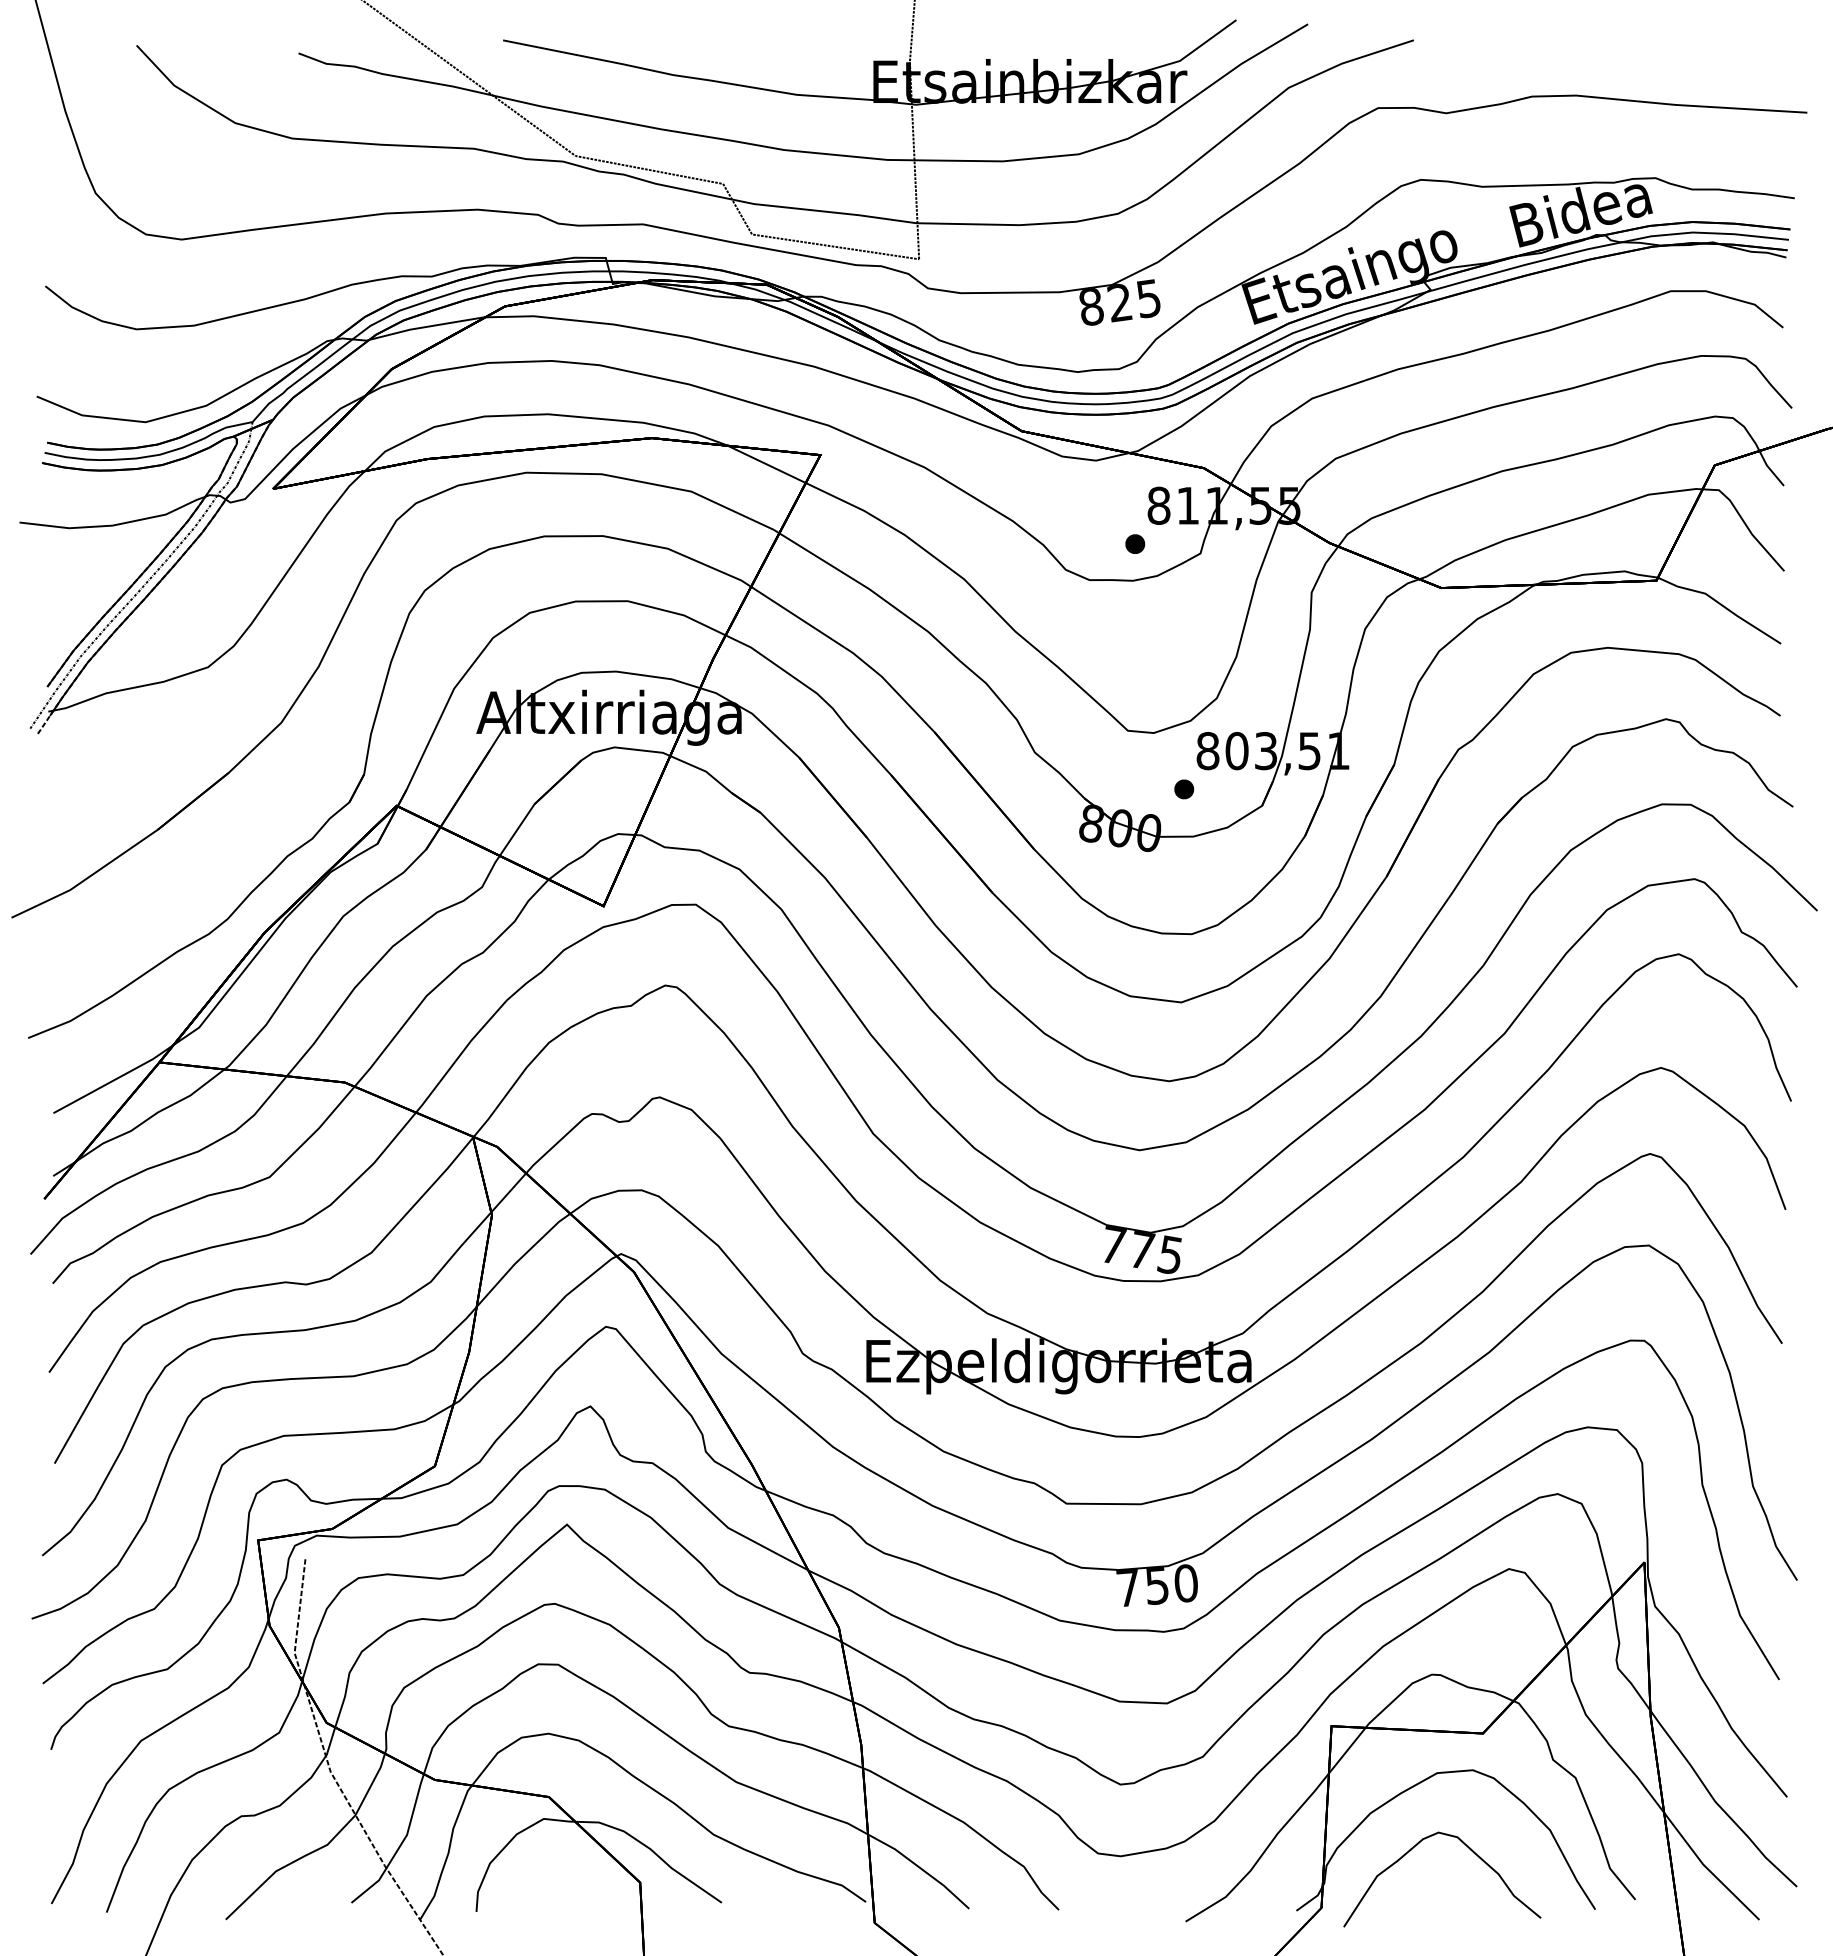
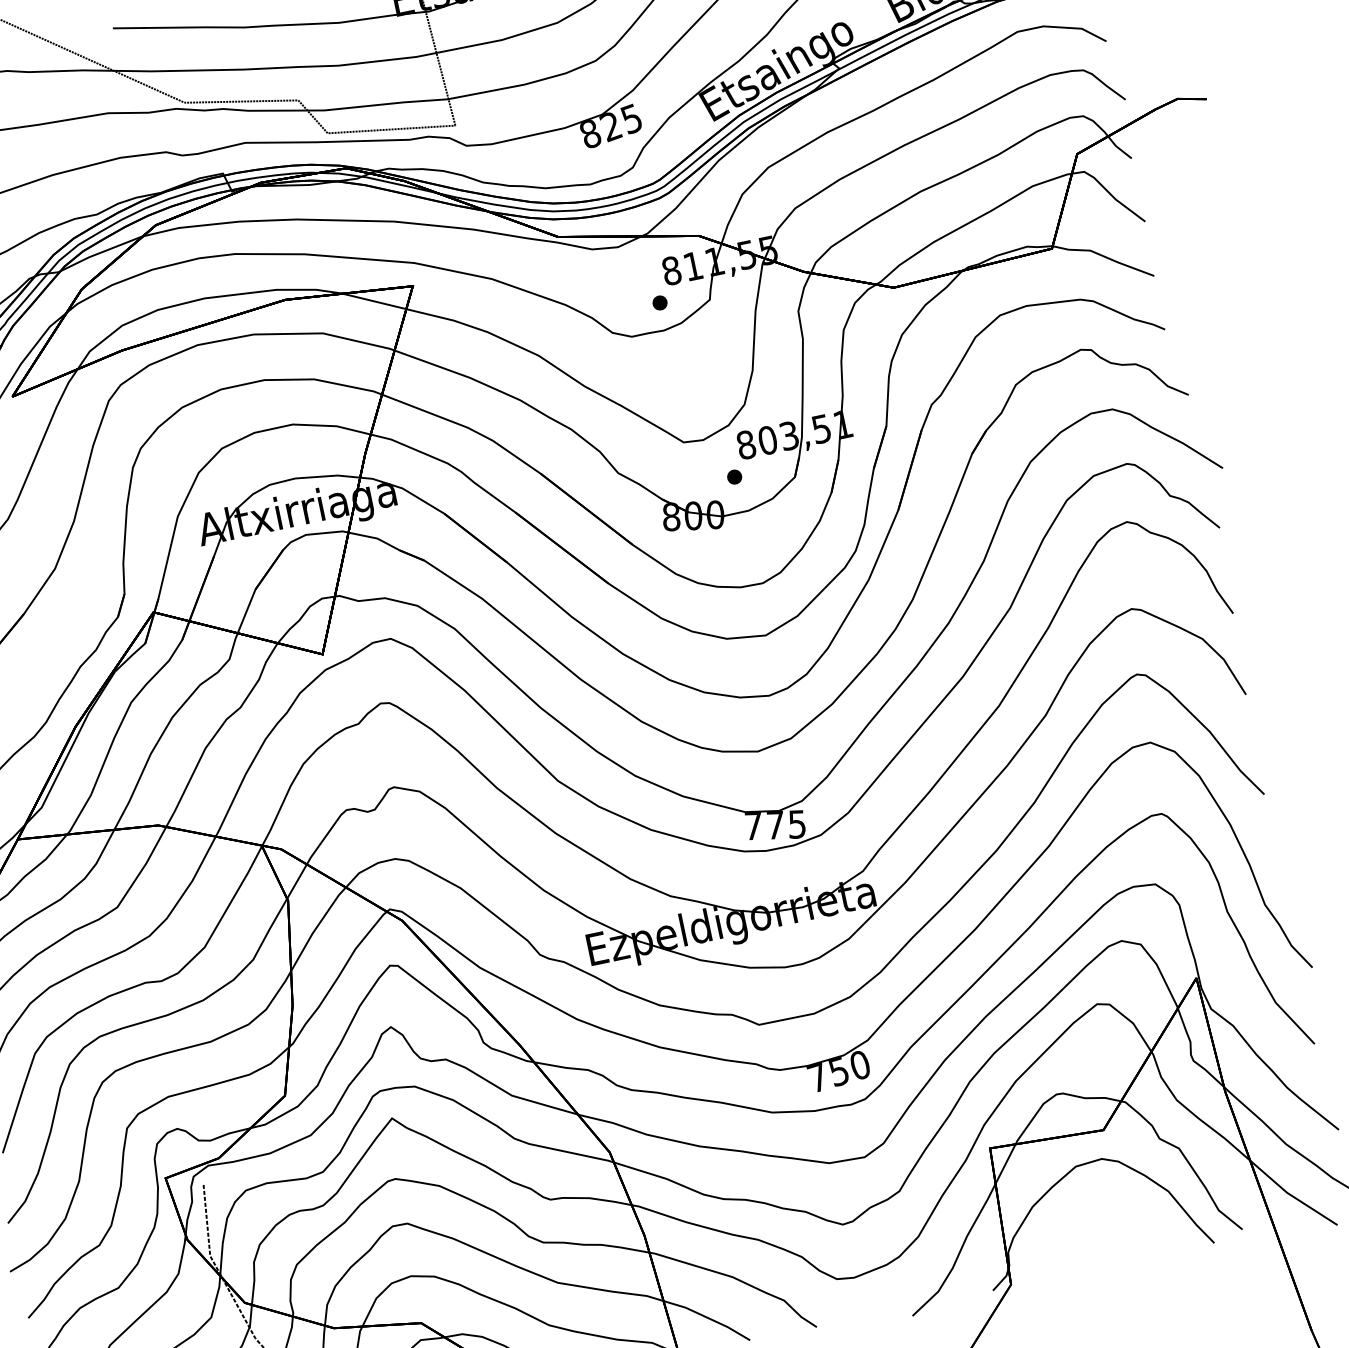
curve: (1470, 1850) -> (1112, 1218), removed

